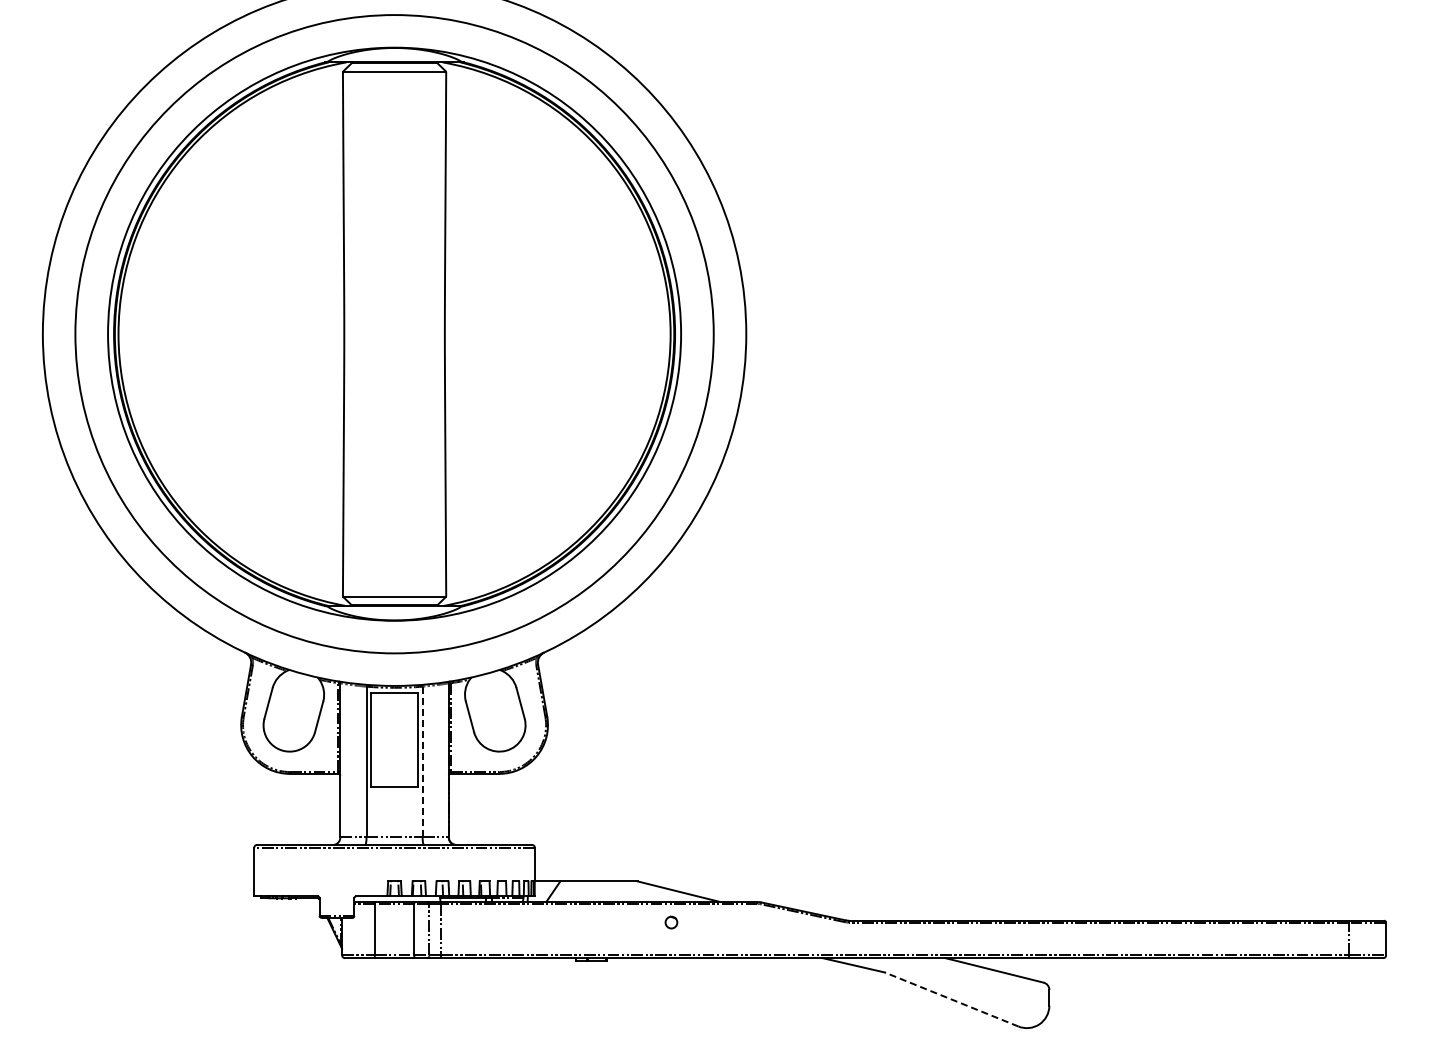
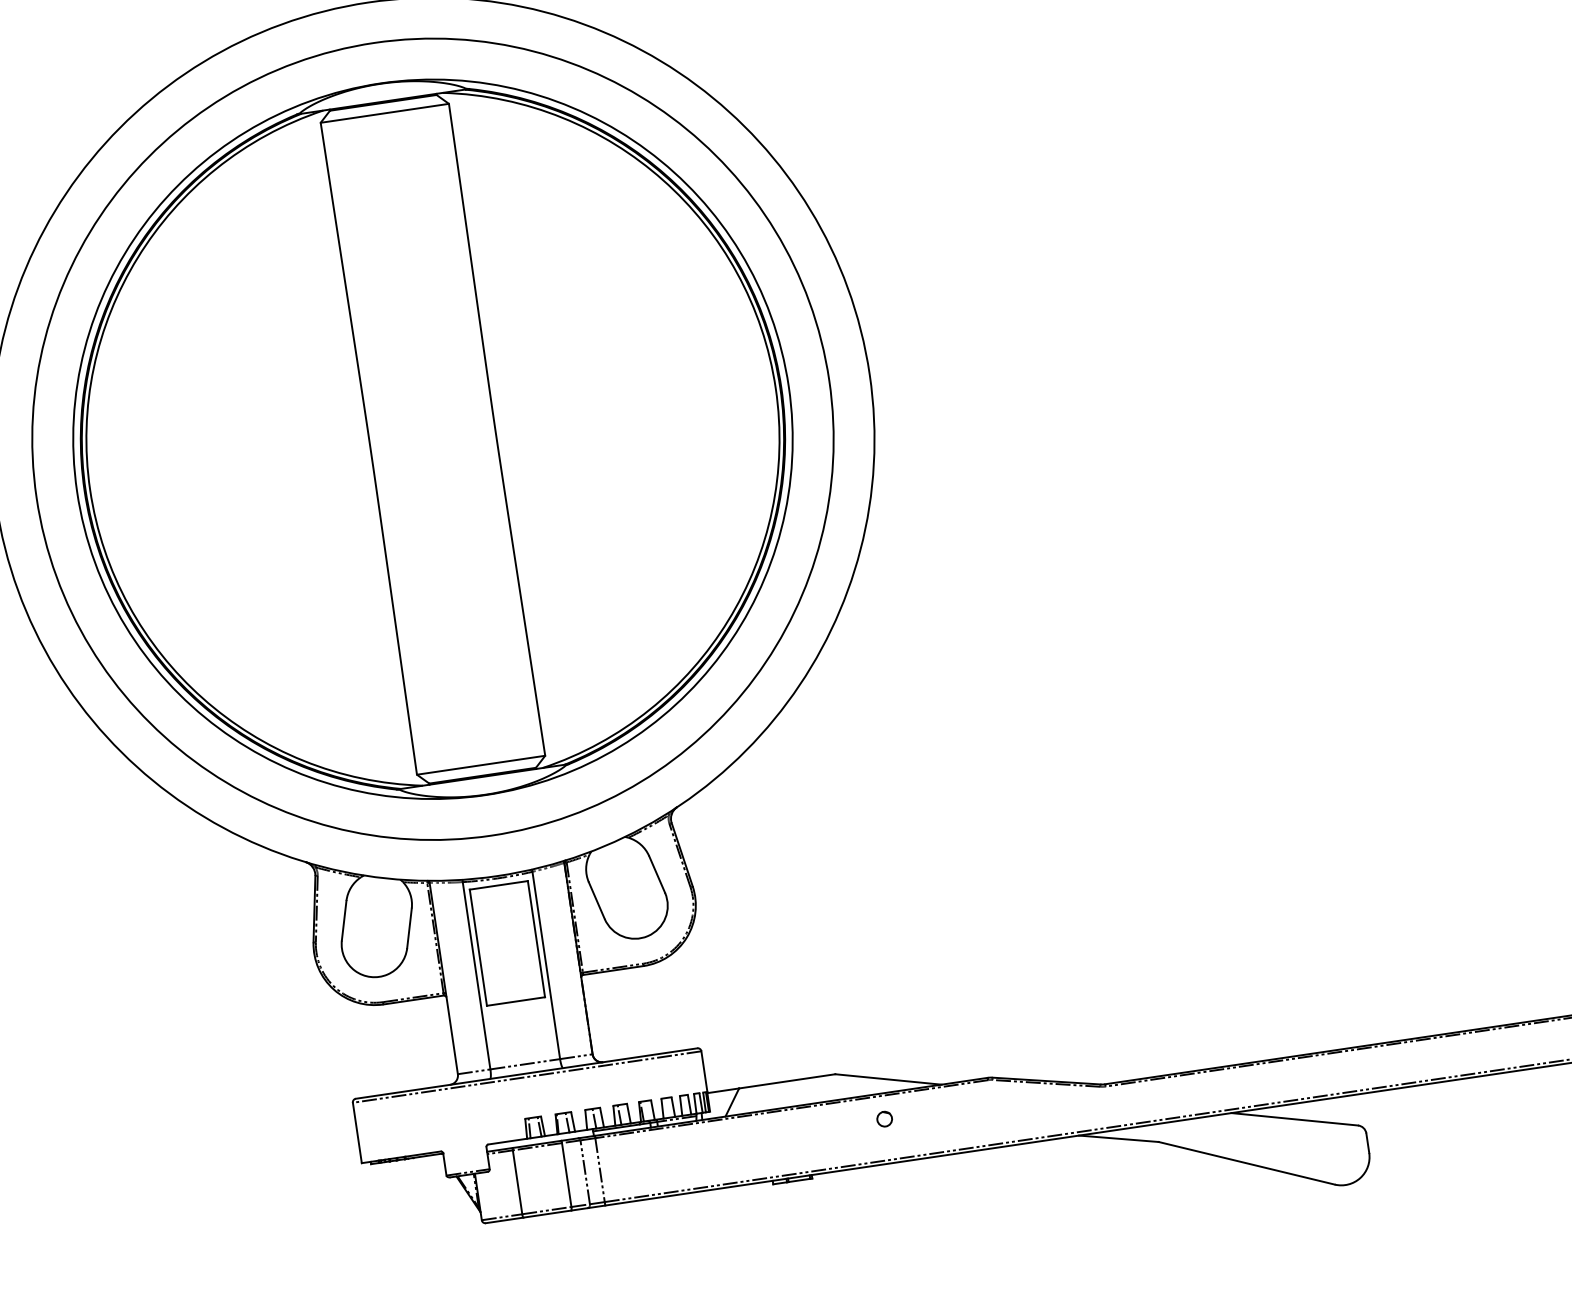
line: (422, 762) -> (546, 966), dashed -> solid
line: (951, 999) -> (1246, 1163), dashed -> solid

